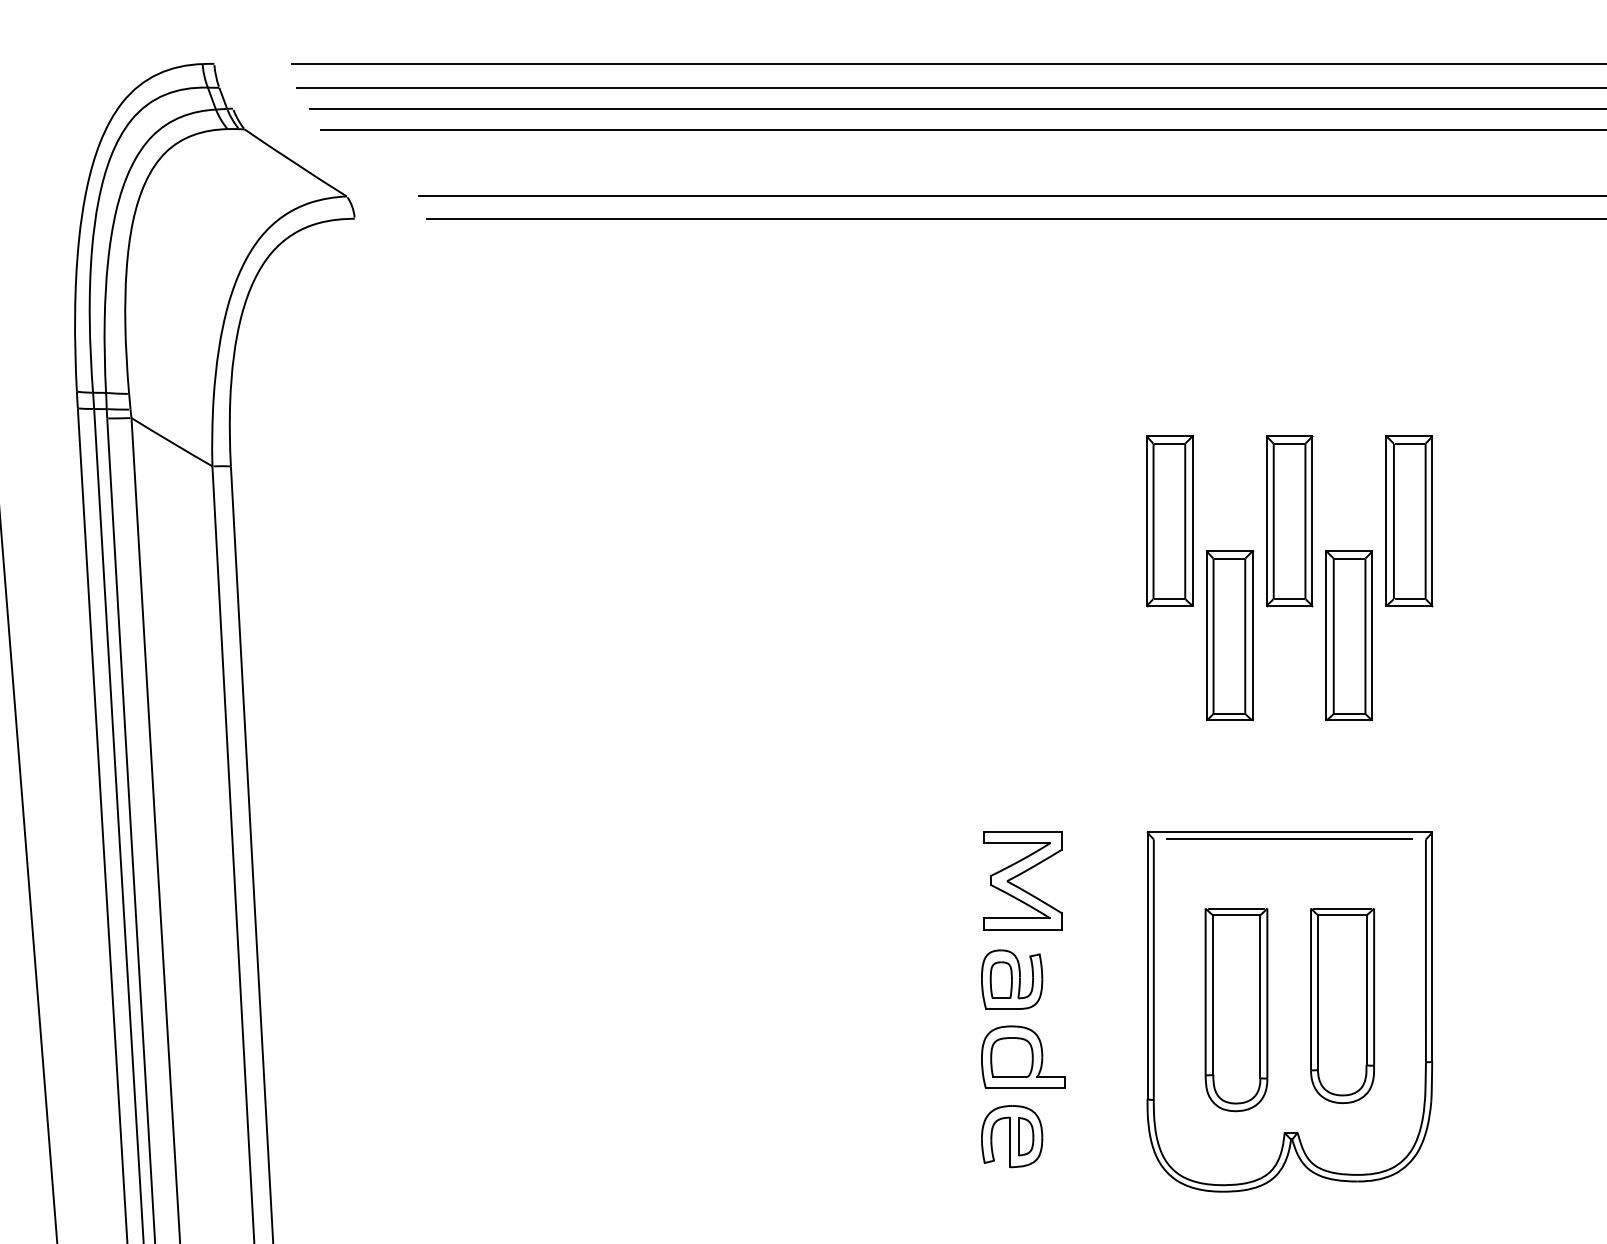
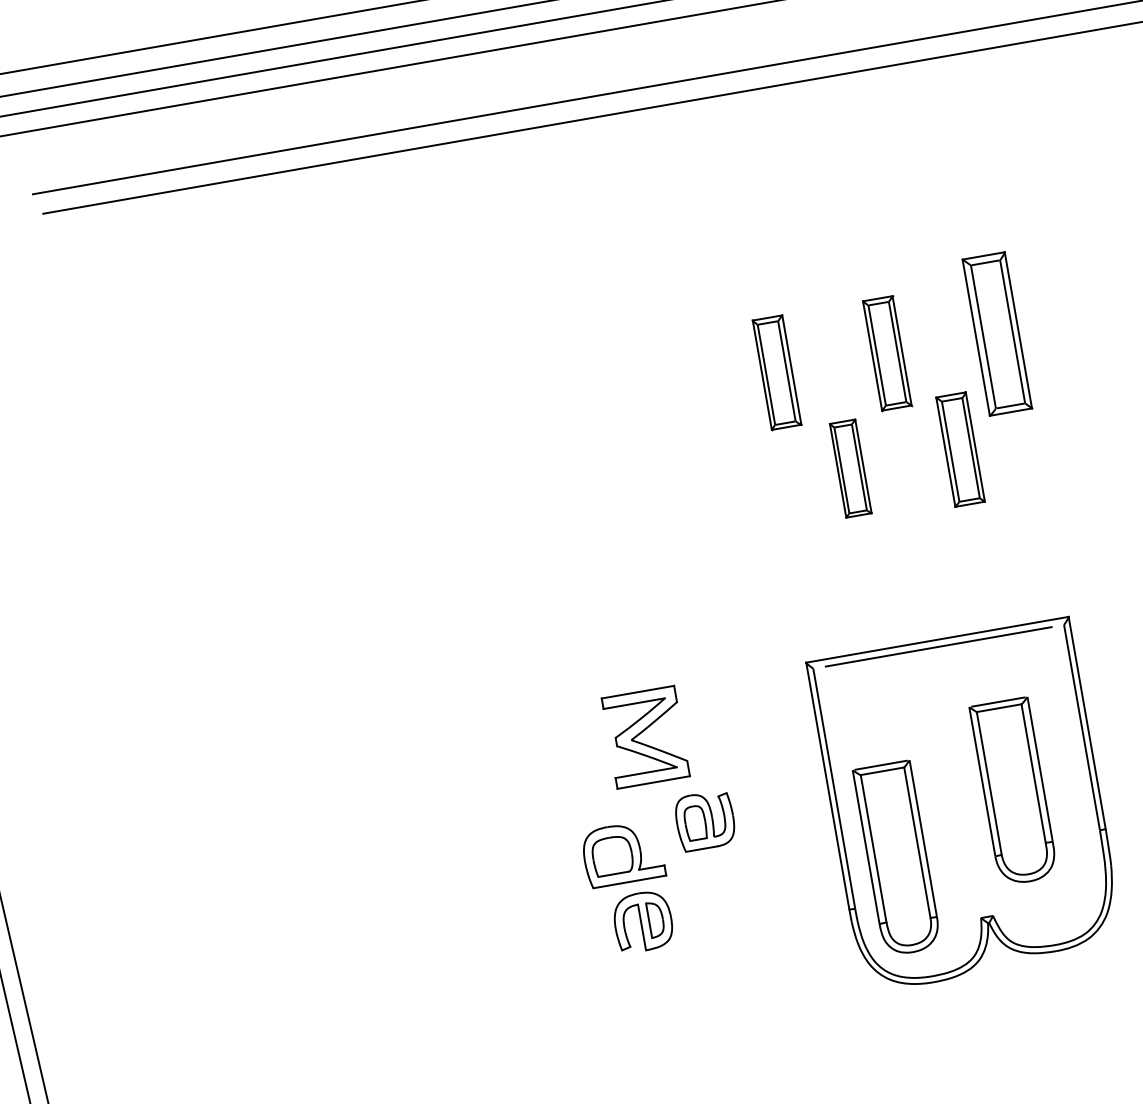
part: (1169, 521) -> (776, 373), size x0.7
part: (1289, 521) -> (887, 353), size x0.7
part: (1230, 635) -> (851, 468), size x0.6
part: (1348, 635) -> (959, 449), size x0.7
part: (1022, 880) -> (645, 737), moved
part: (1236, 1010) -> (897, 859), moved
part: (1023, 1056) -> (622, 852), moved
part: (1012, 1136) -> (643, 921), moved

